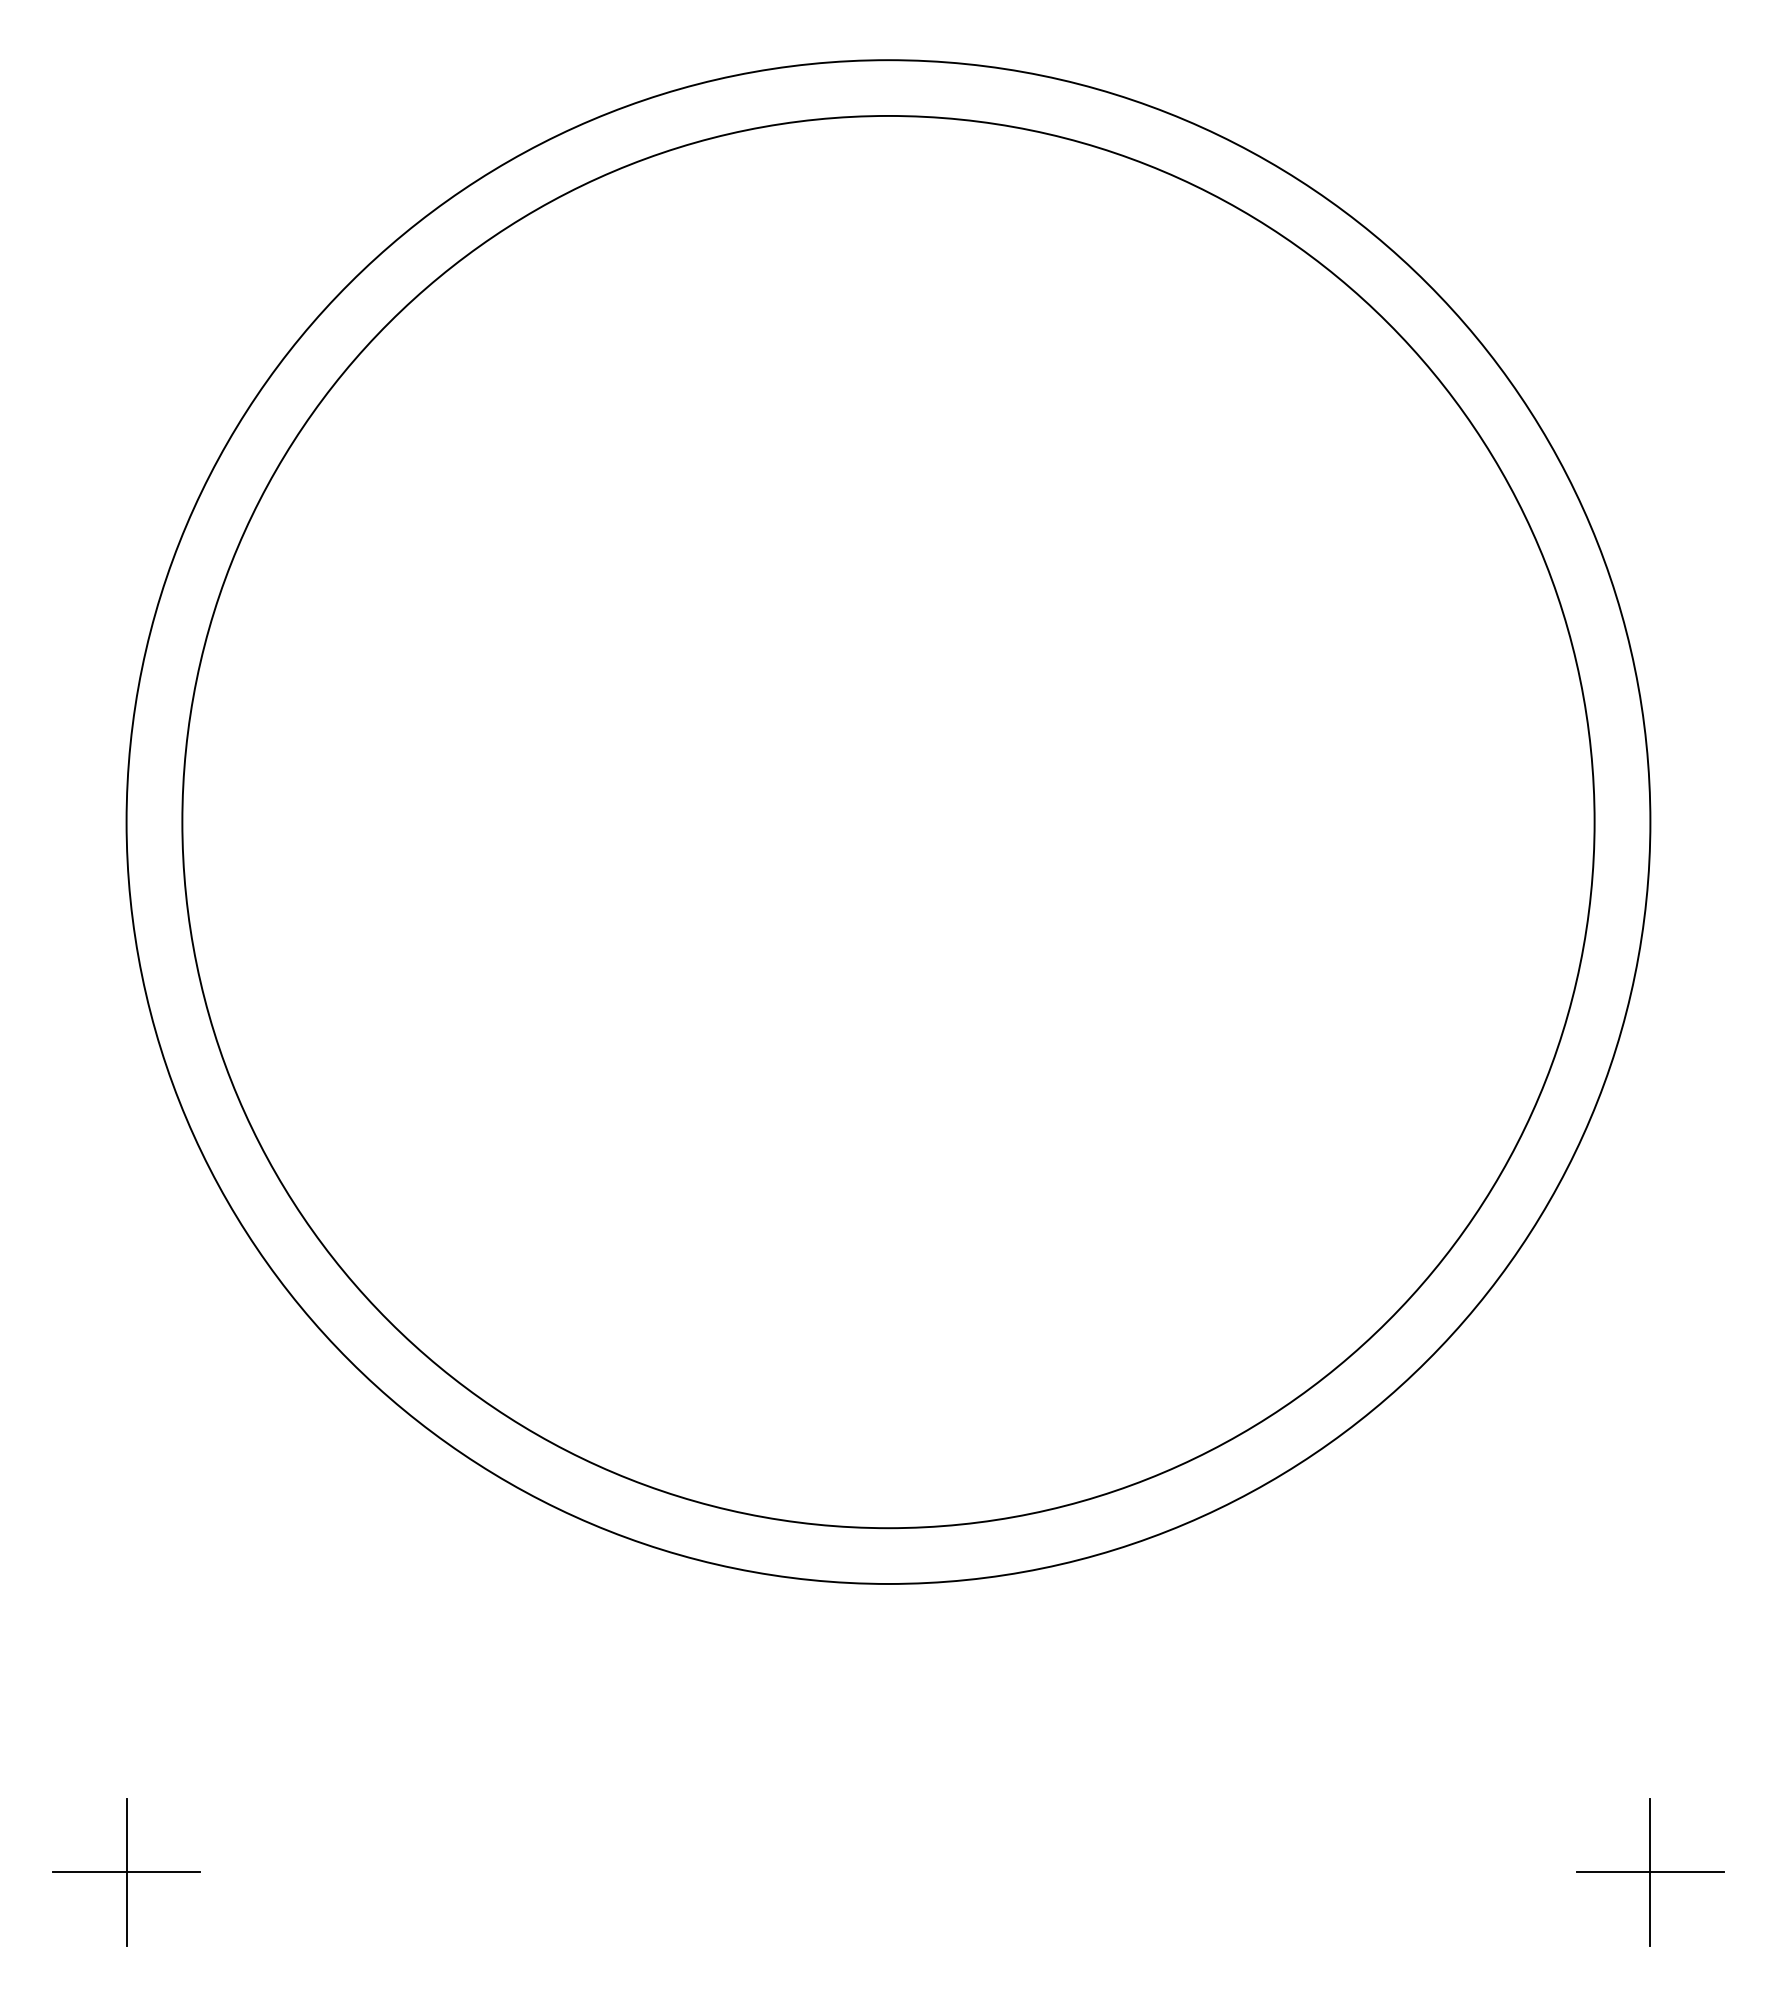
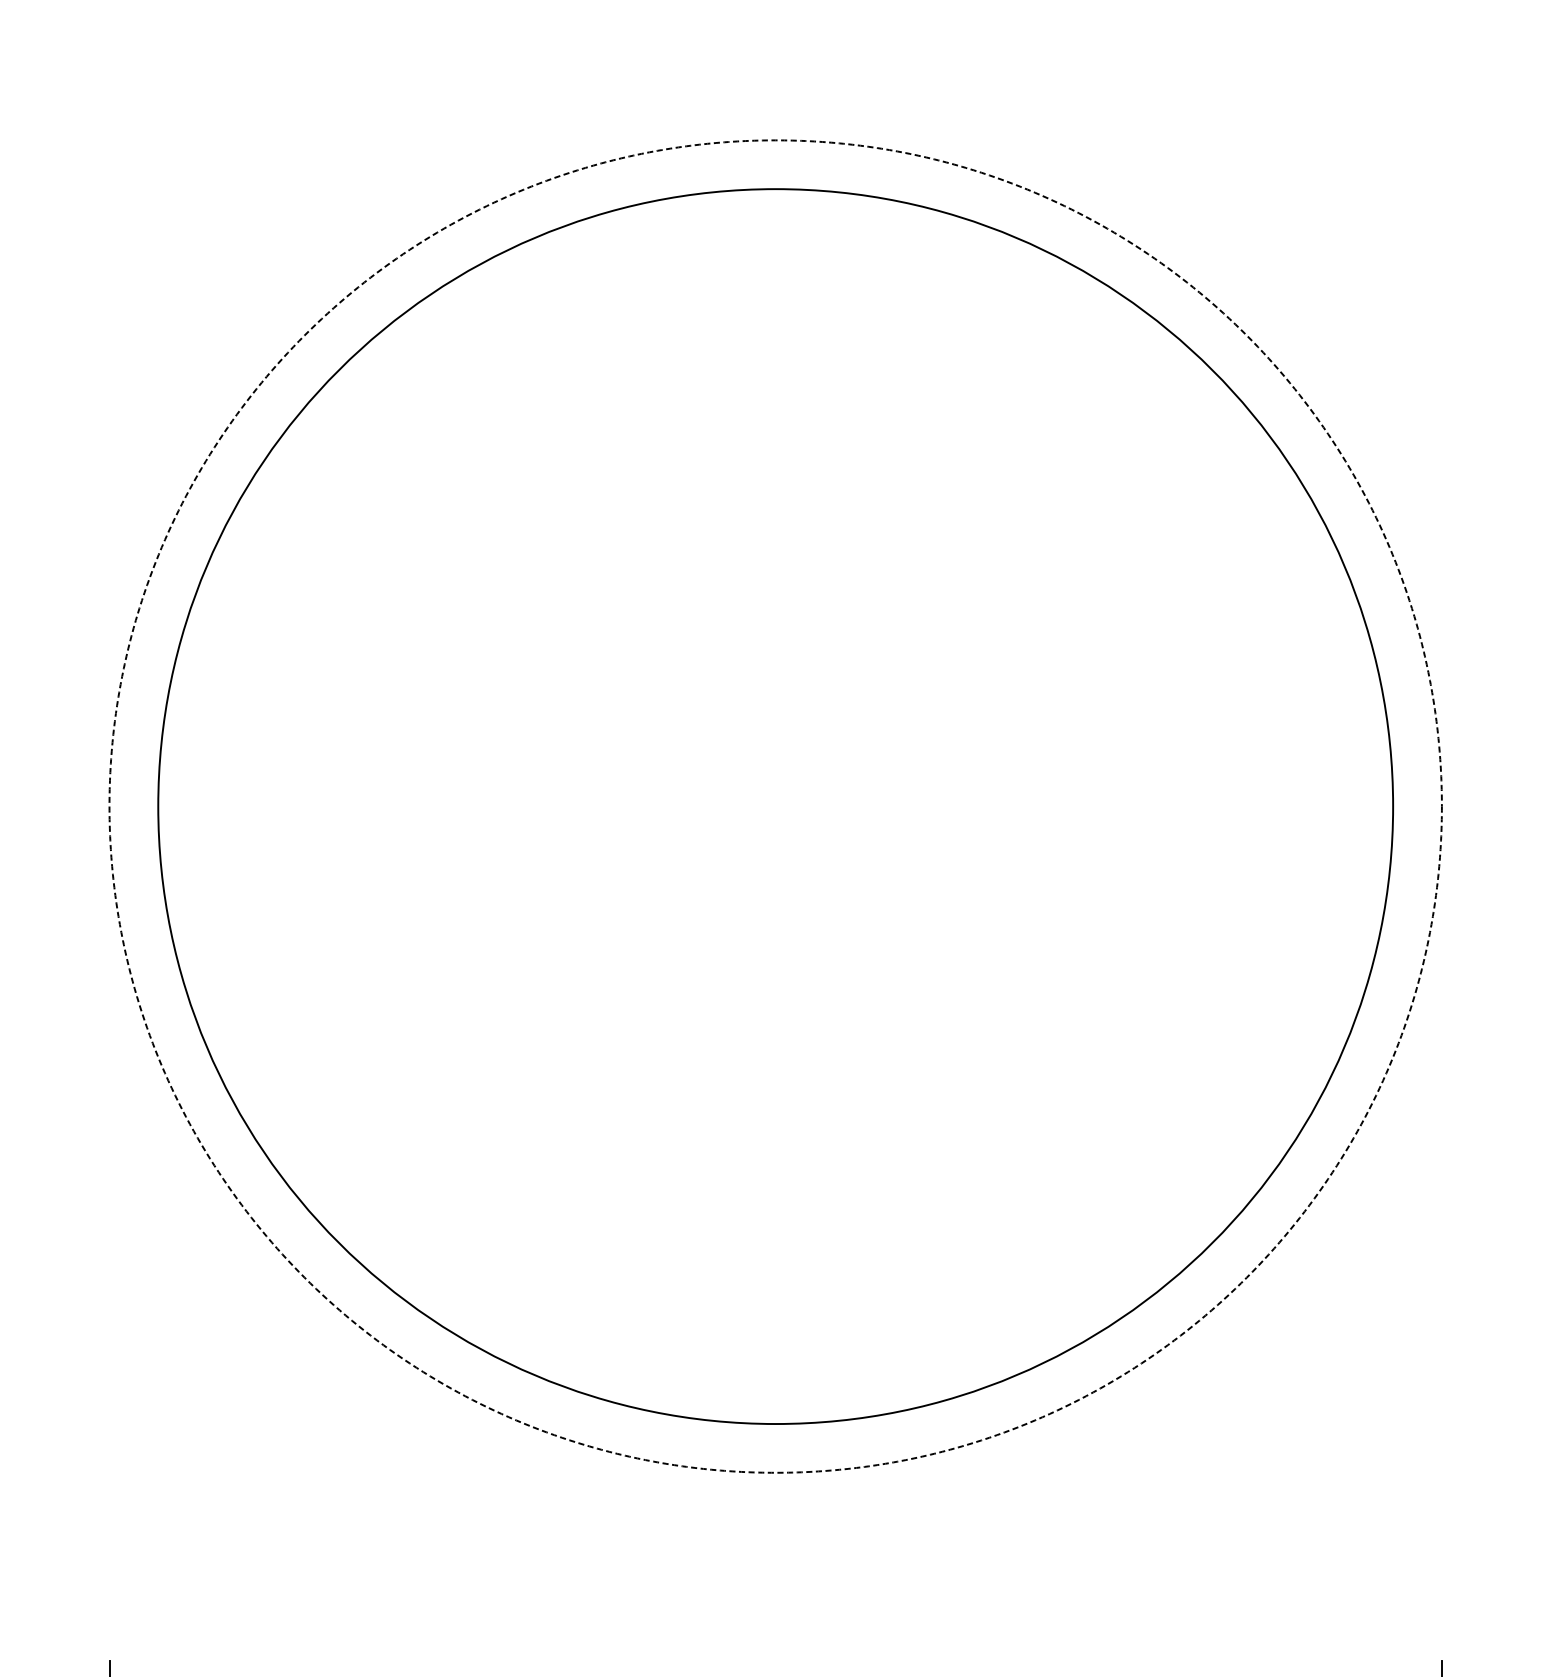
circle: (888, 821) -> (775, 806), solid -> dashed

